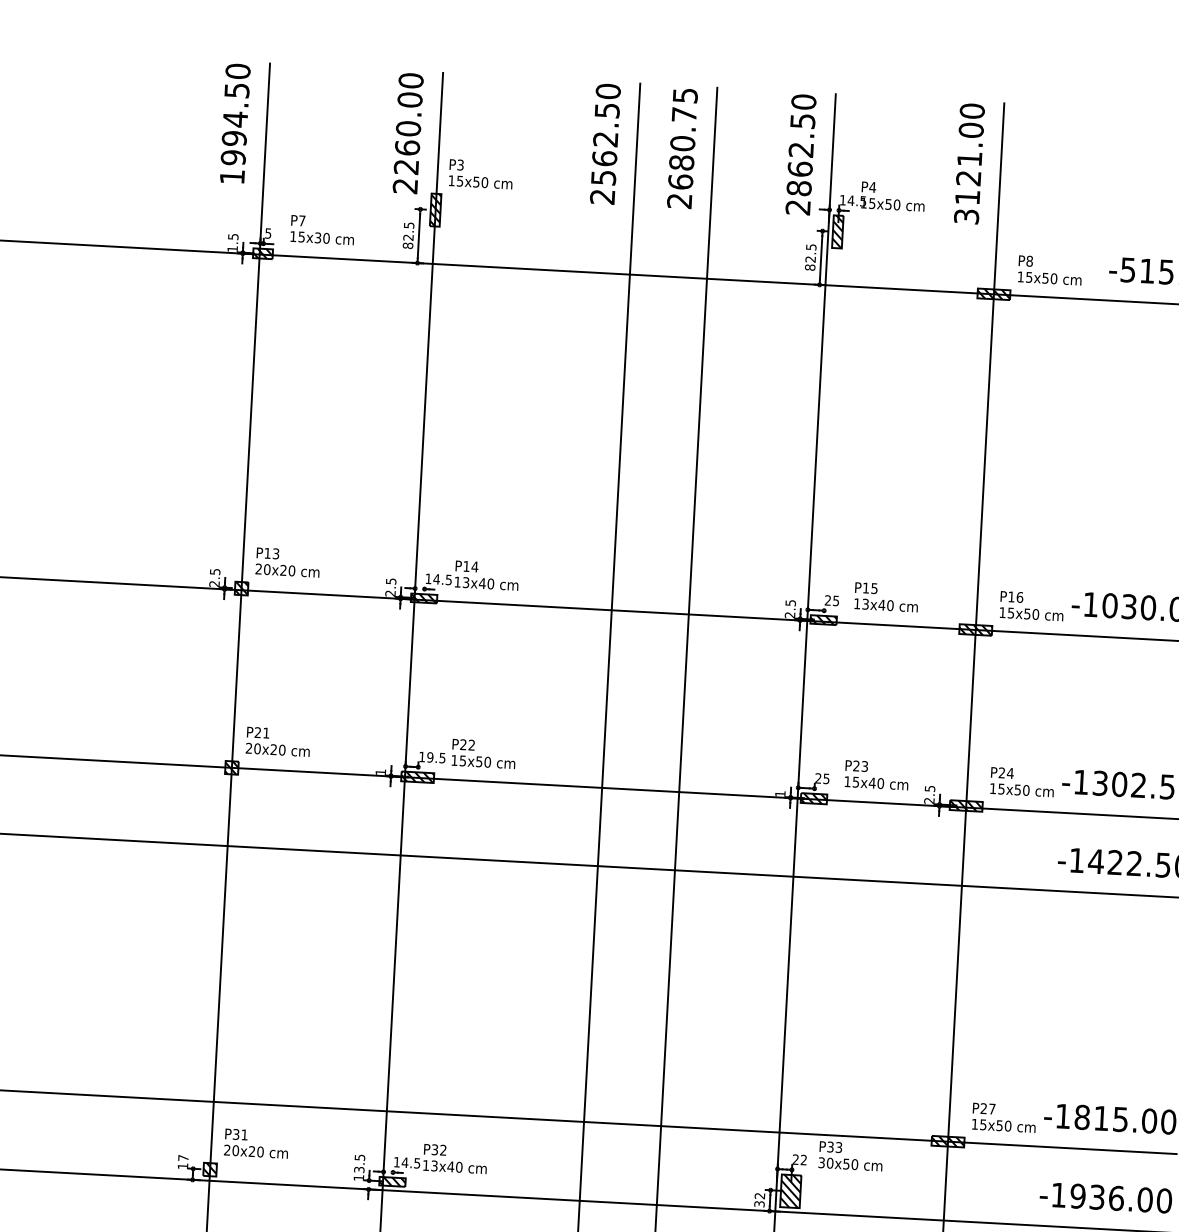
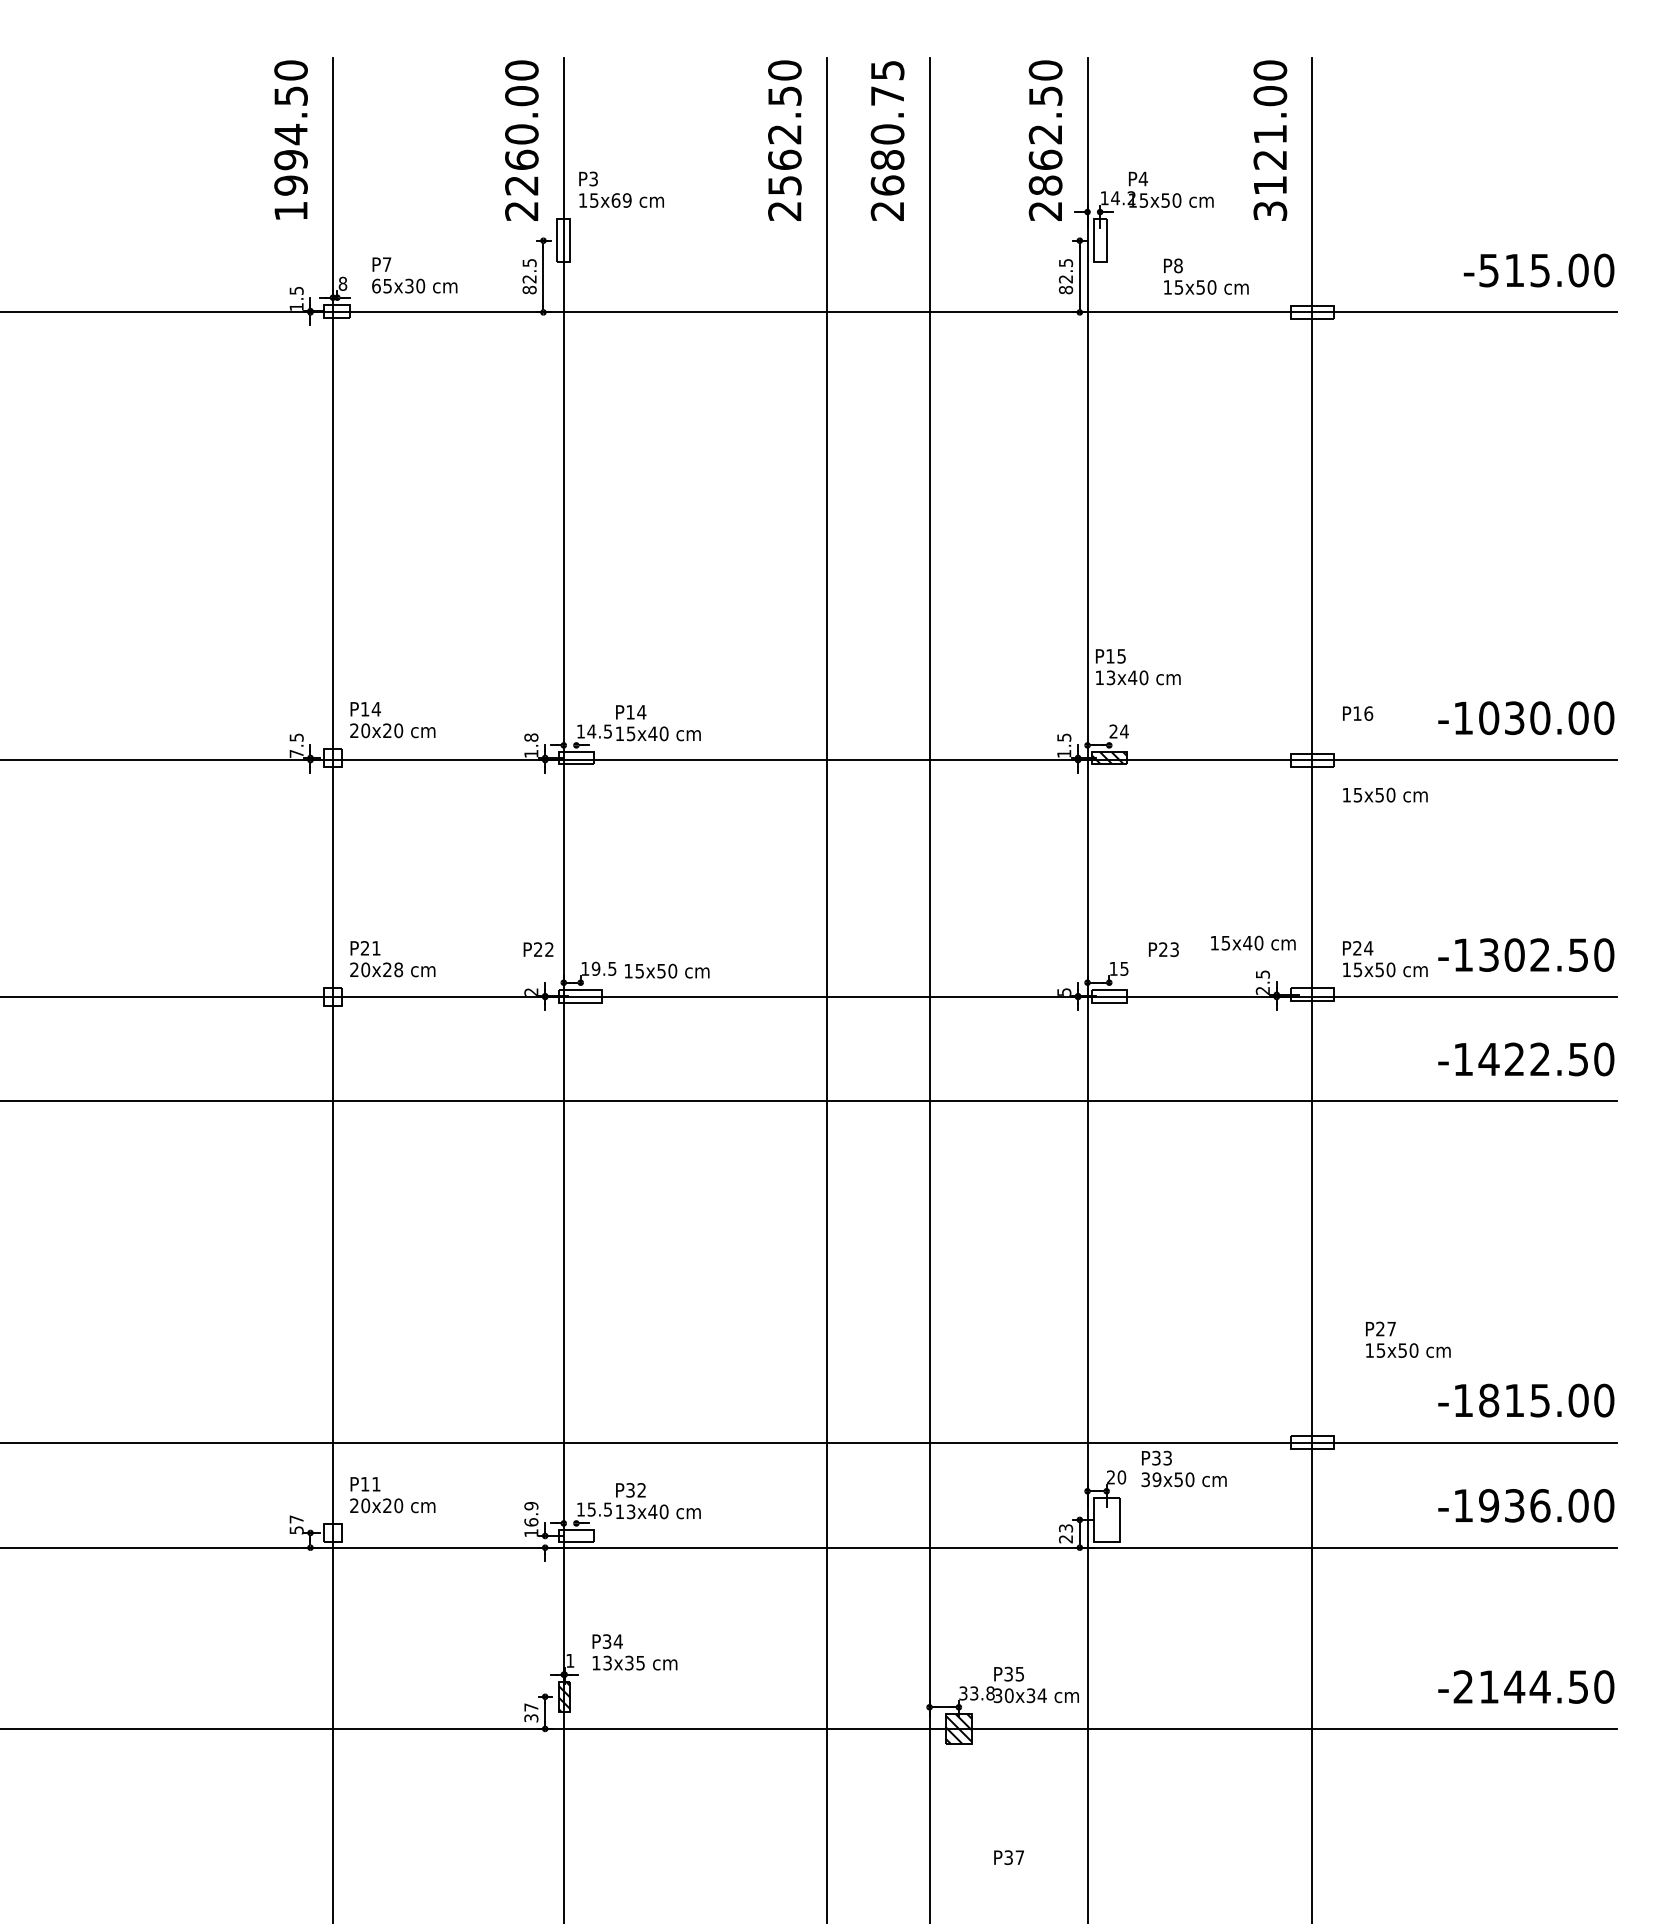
text: (480, 182) -> (621, 200), 15x50 -> 15x69
text: (863, 201) -> (1131, 198), 14.5 -> 14.2
hatch: (435, 209) -> (563, 240), removed
hatch: (837, 231) -> (1099, 240), removed
text: (268, 233) -> (342, 283), 5 -> 8
text: (293, 236) -> (376, 285), 15x30 -> 65x30
hatch: (263, 253) -> (337, 310), removed
text: (1050, 270) -> (1206, 276), moved
hatch: (993, 293) -> (1311, 311), removed
text: (275, 553) -> (375, 708), P13 -> P14
text: (466, 582) -> (631, 733), 13x40 -> 15x40
text: (214, 583) -> (296, 753), 2.5 -> 7.5
text: (390, 587) -> (531, 745), 2.5 -> 1.8
hatch: (241, 588) -> (332, 757), removed
text: (886, 597) -> (1138, 667), moved
hatch: (424, 598) -> (576, 757), removed
text: (836, 600) -> (1124, 731), 25 -> 24
text: (1031, 613) -> (1385, 794), moved
text: (789, 614) -> (1063, 753), 2.5 -> 1.5
hatch: (975, 629) -> (1311, 759), removed
text: (463, 744) -> (538, 949), moved
text: (282, 749) -> (398, 969), 20x20 -> 20x28
hatch: (231, 767) -> (332, 996), removed
text: (380, 771) -> (530, 991), 1 -> 2
hatch: (417, 776) -> (580, 995), removed
text: (818, 778) -> (1113, 968), 25 -> 15
text: (876, 782) -> (1253, 942), moved
text: (780, 793) -> (1064, 991), 1 -> 5
hatch: (813, 798) -> (1108, 995), removed
hatch: (965, 805) -> (1311, 994), removed
text: (1004, 1117) -> (1408, 1339), moved
text: (235, 1133) -> (364, 1483), P31 -> P11
hatch: (947, 1141) -> (1311, 1442), removed
text: (803, 1160) -> (1121, 1477), 22 -> 20
text: (404, 1162) -> (591, 1509), 14.5 -> 15.5
text: (359, 1163) -> (531, 1514), 13.5 -> 16.9
text: (829, 1163) -> (1156, 1479), 30x50 -> 39x50
text: (182, 1166) -> (296, 1530), 17 -> 57
hatch: (209, 1169) -> (332, 1532), removed
hatch: (392, 1181) -> (576, 1535), removed
hatch: (790, 1191) -> (1106, 1519), removed
text: (760, 1199) -> (1066, 1533), 32 -> 23

